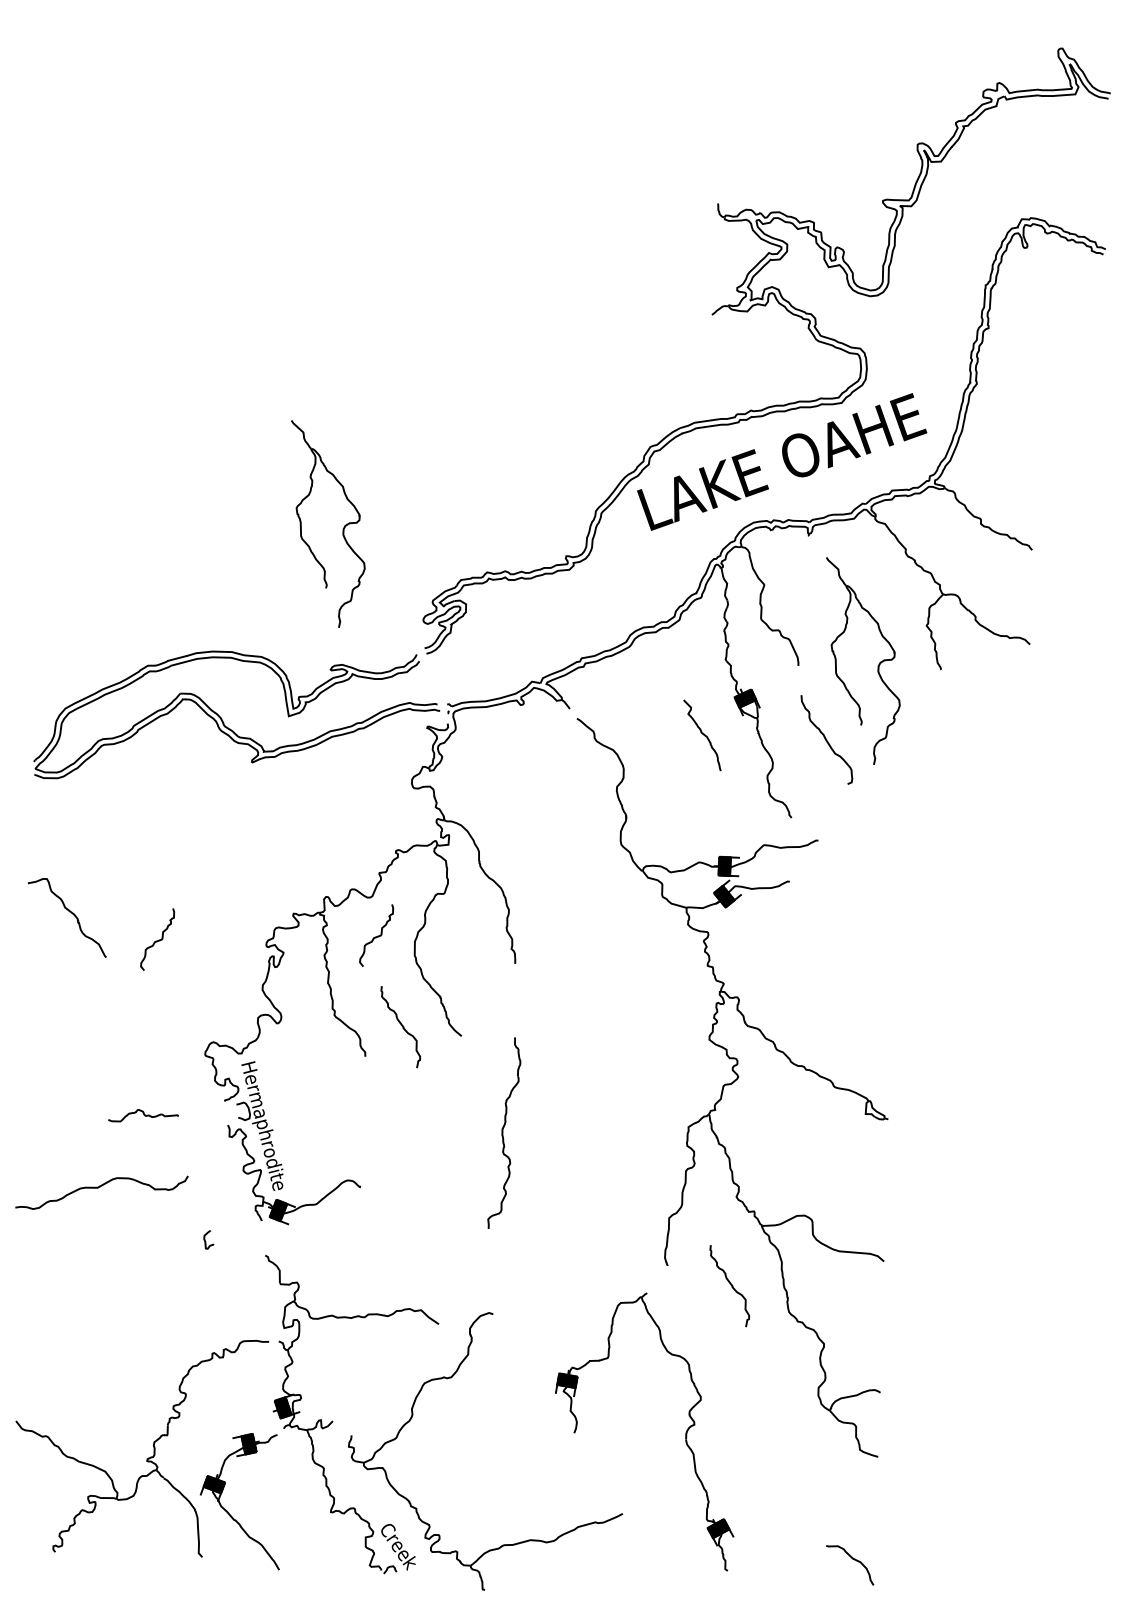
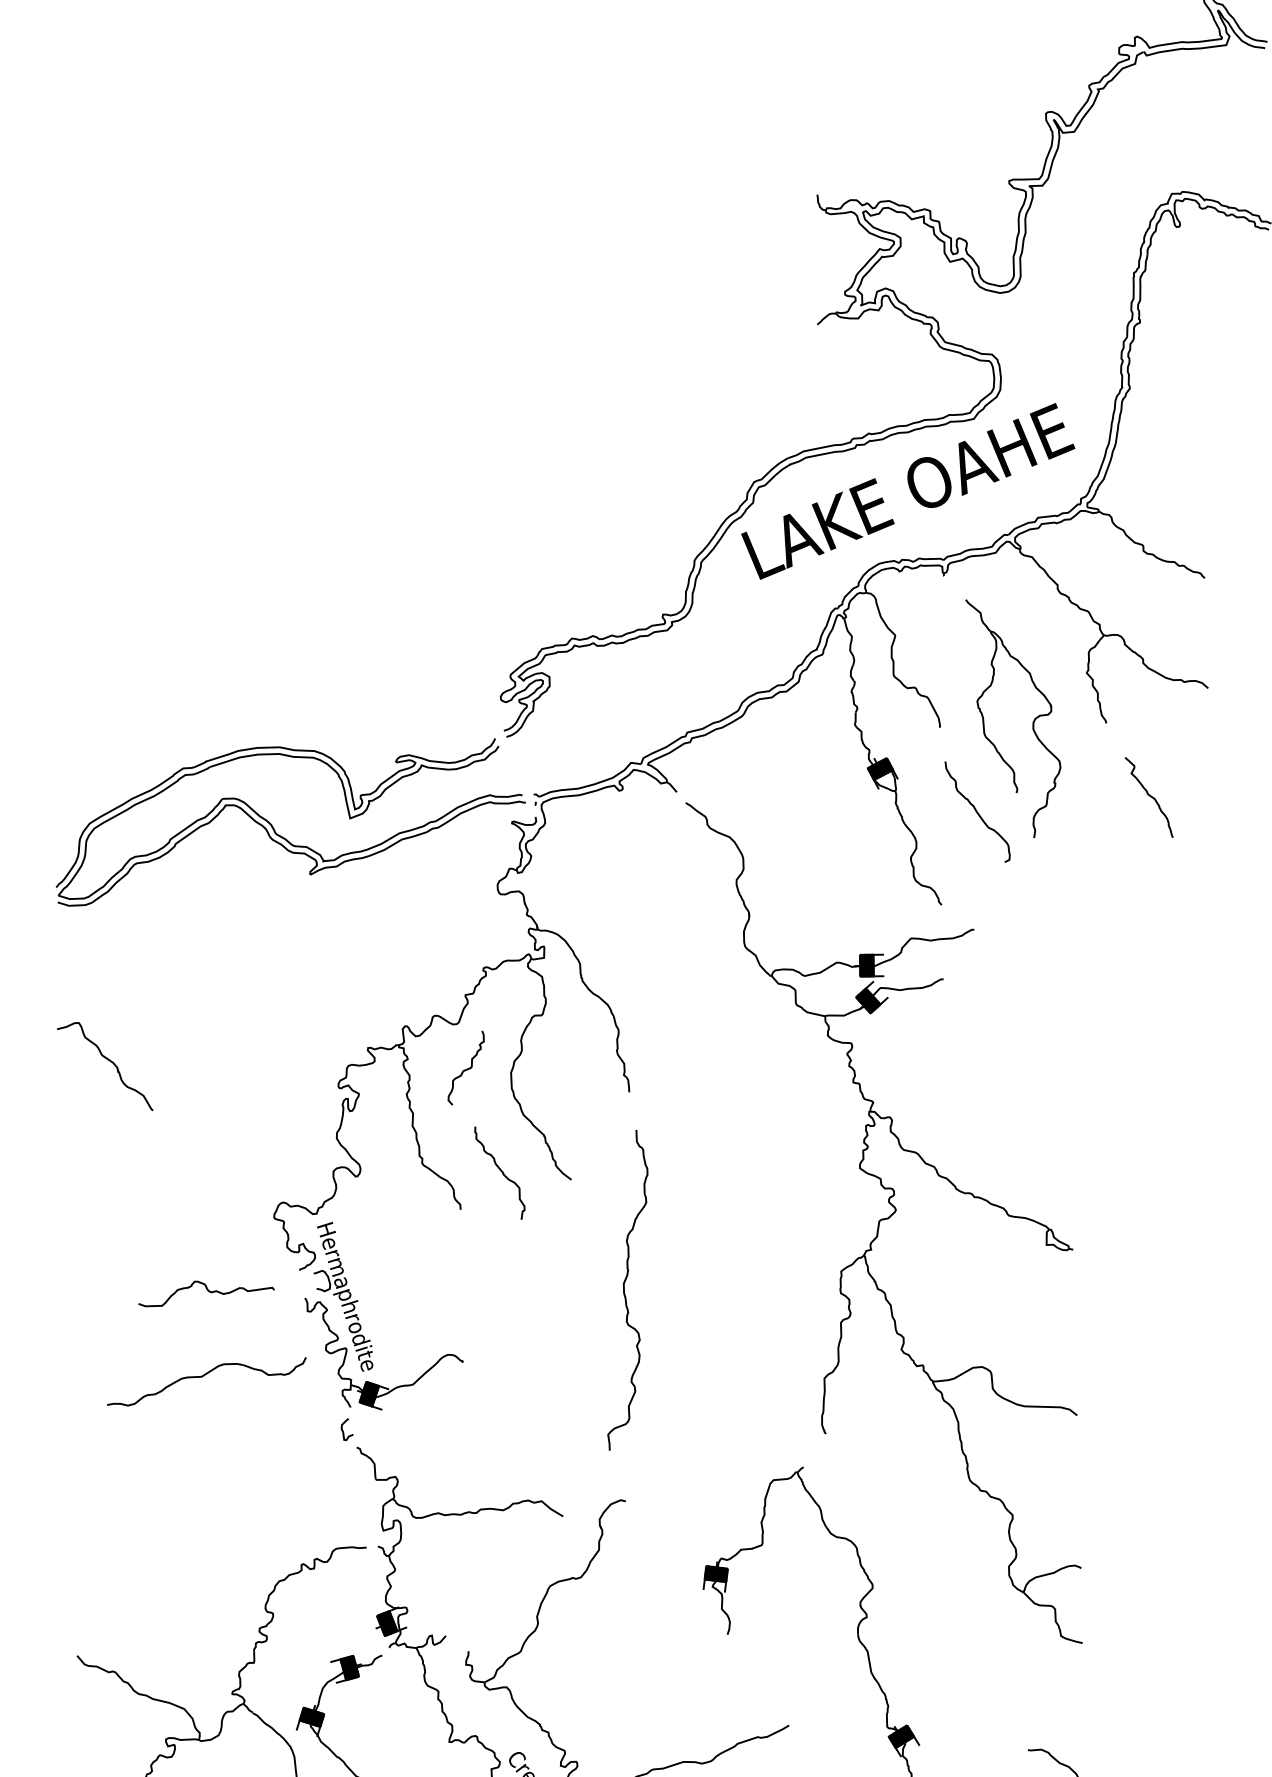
part: (342, 529) -> (400, 597), removed
curve: (702, 734) -> (1149, 796), moved
curve: (158, 939) -> (212, 1086), removed
part: (143, 1115) -> (206, 1292), size x1.67
part: (504, 1132) -> (627, 1289), size x1.43
part: (101, 1192) -> (206, 1382), moved
curve: (206, 1241) -> (344, 1431), moved
curve: (730, 1285) -> (900, 1452), removed

